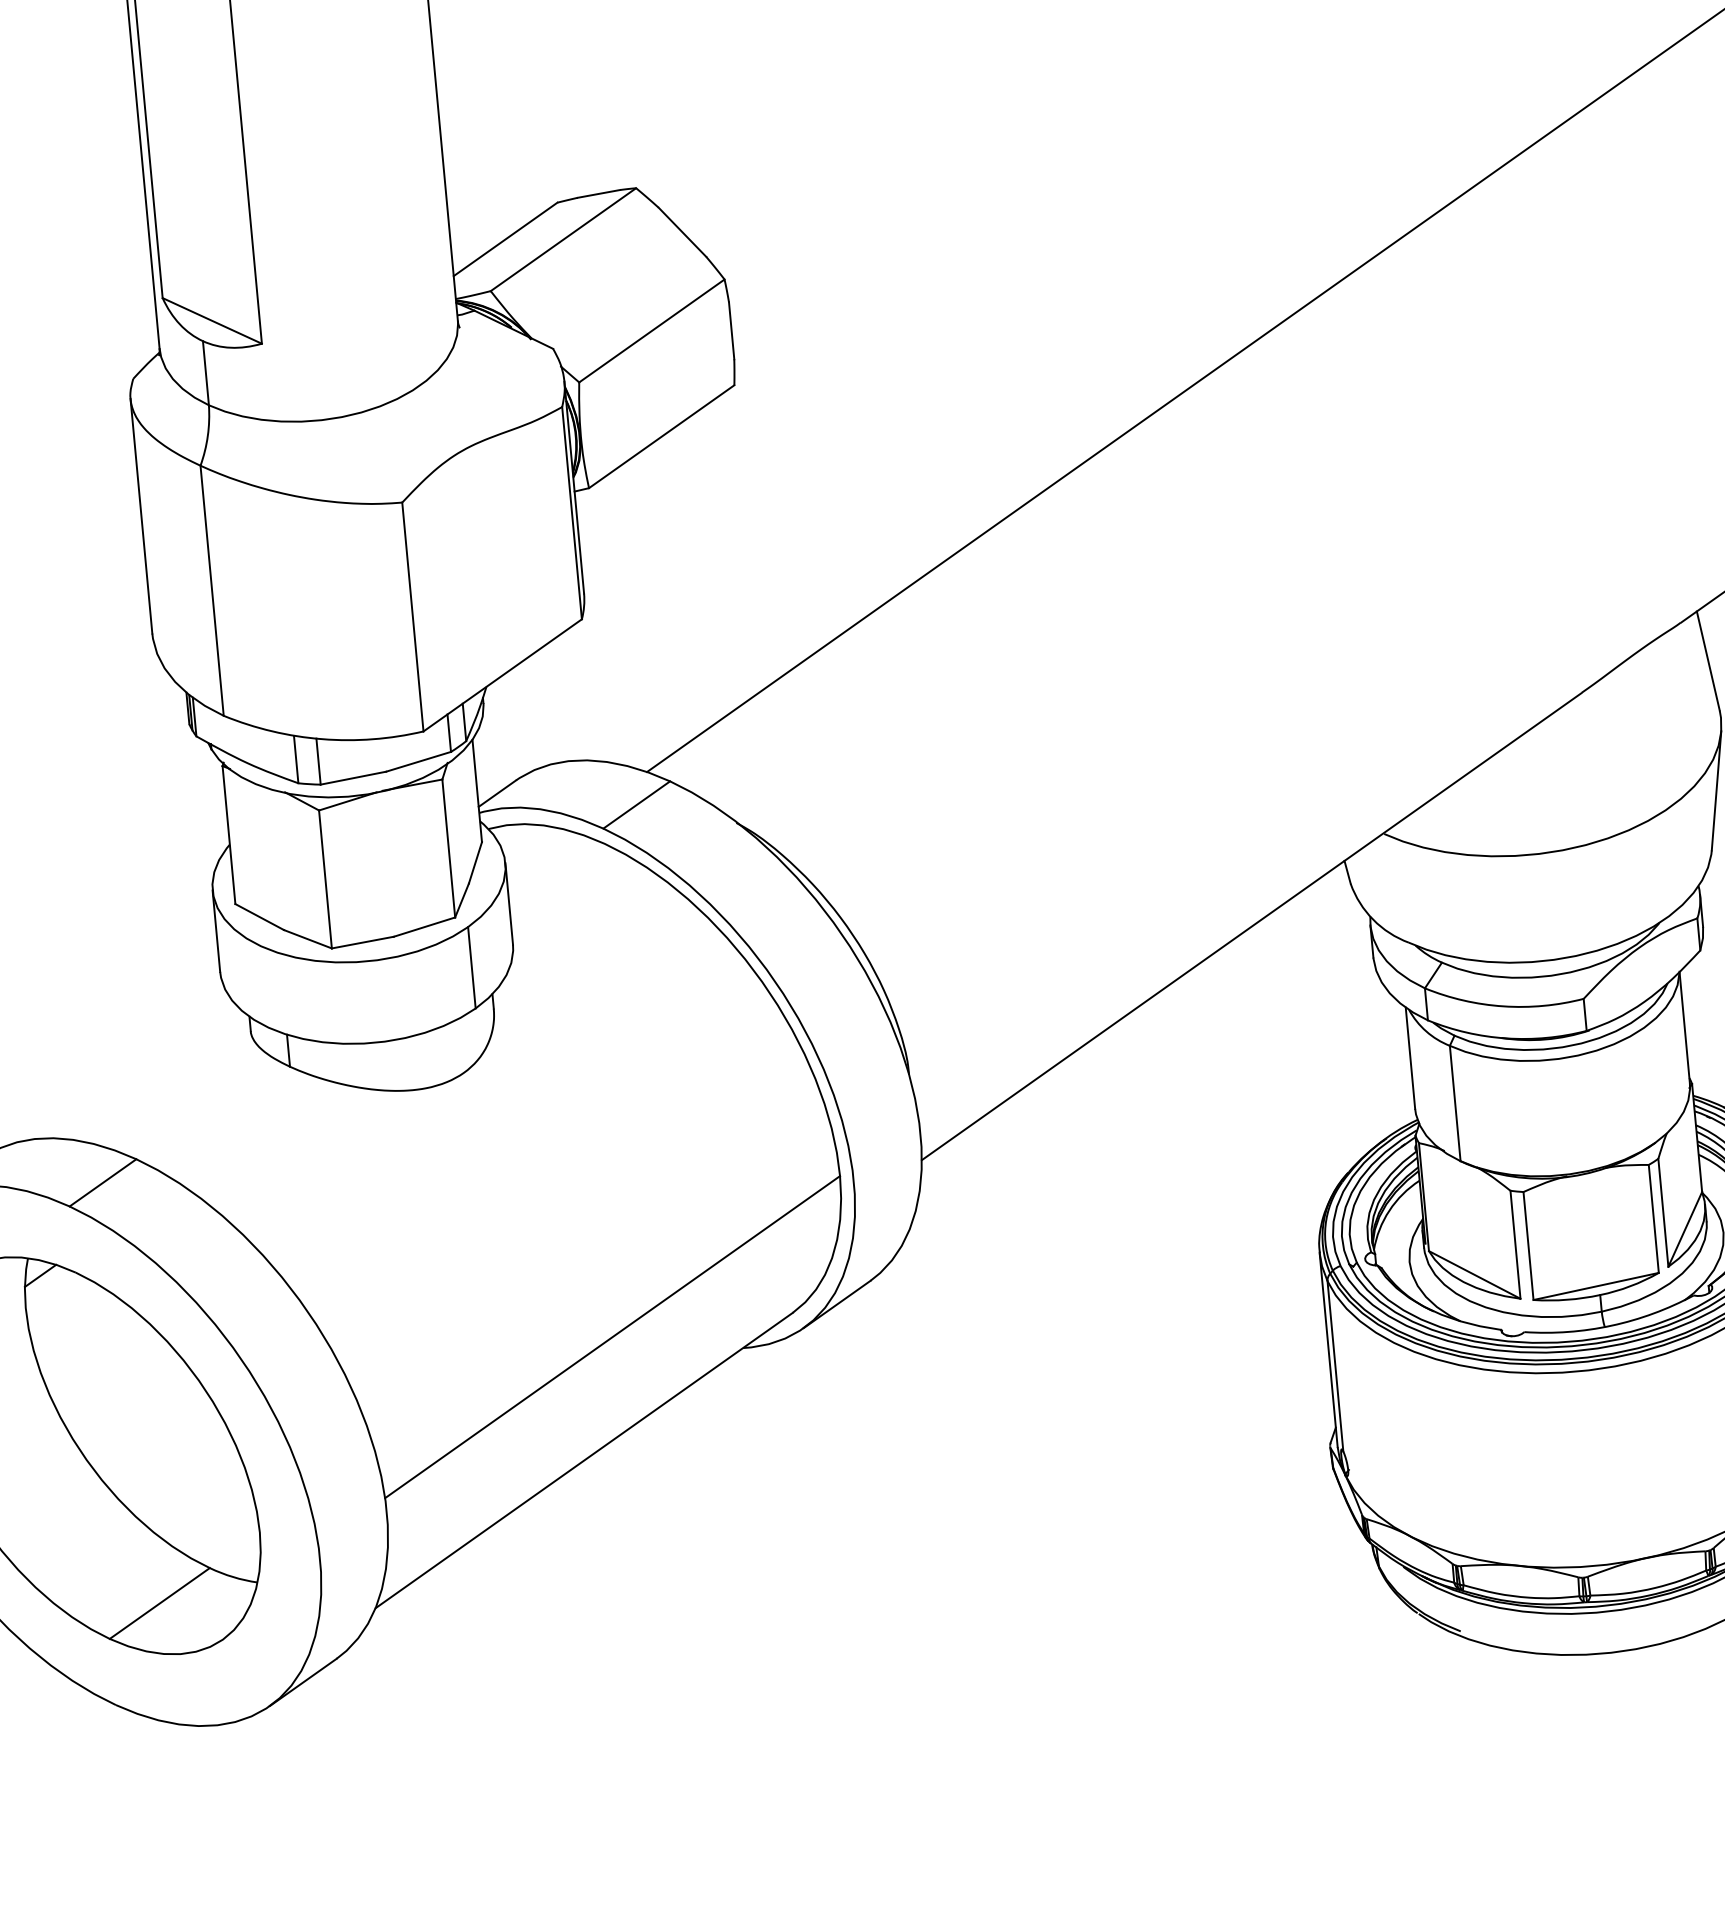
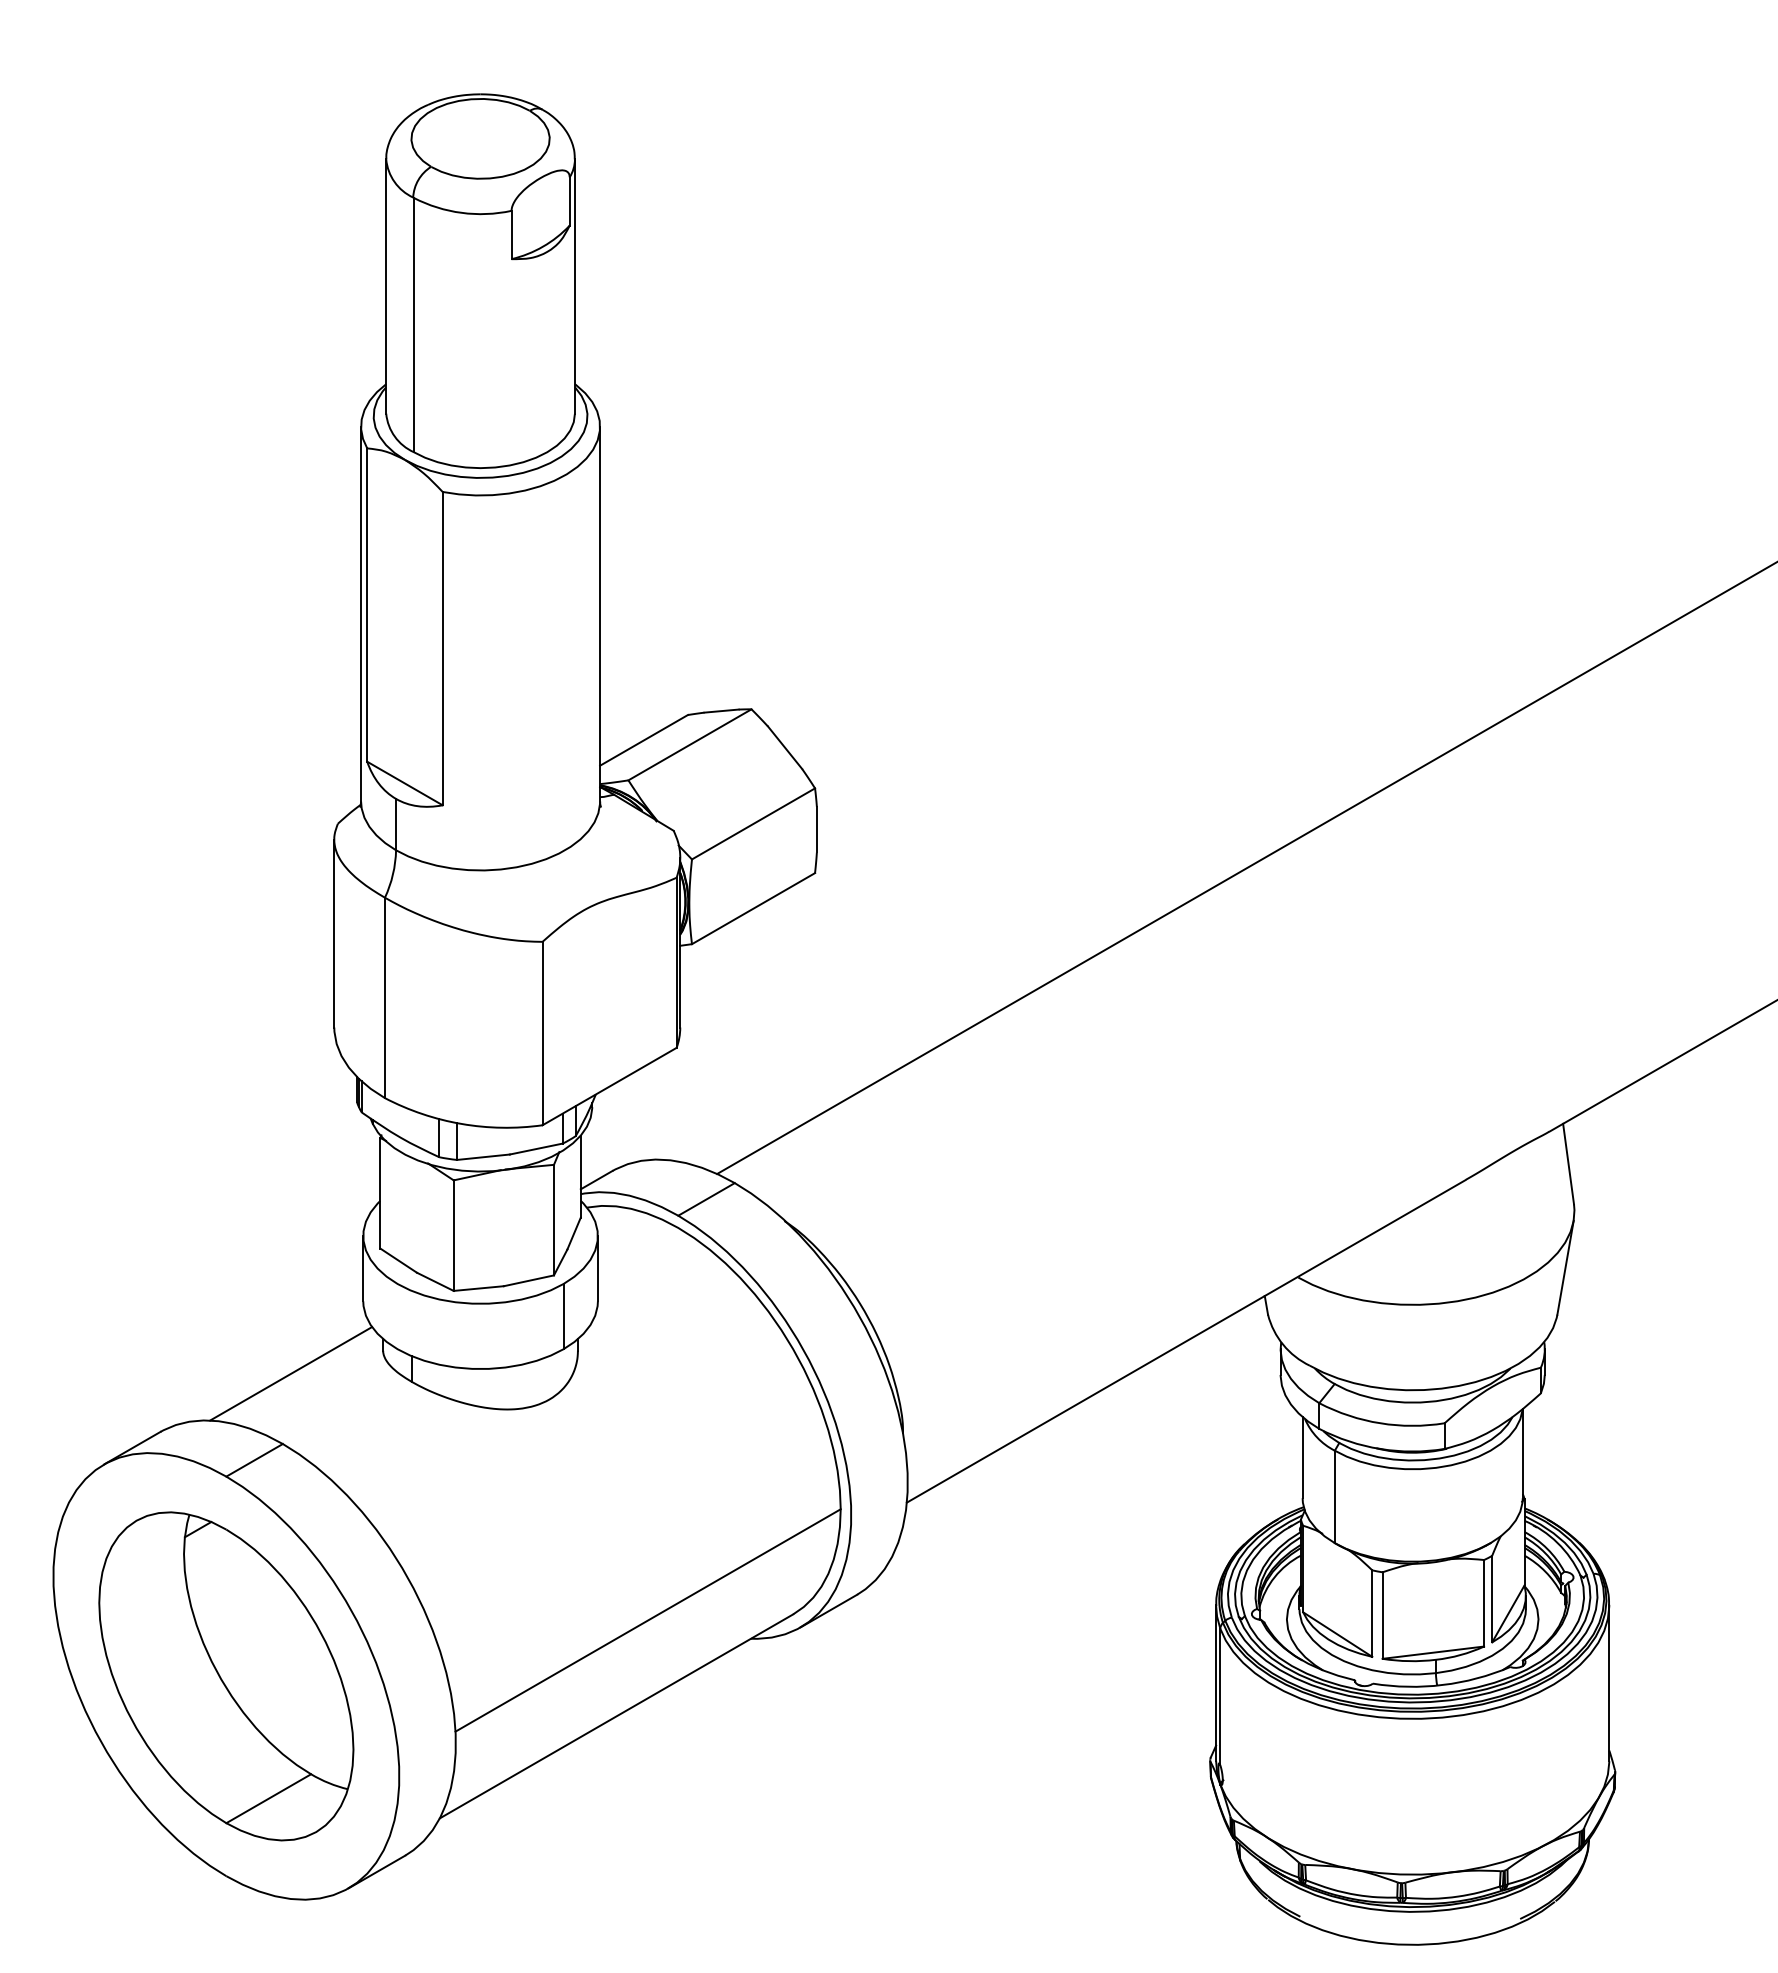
line: (138, 1070) -> (291, 1373), added

